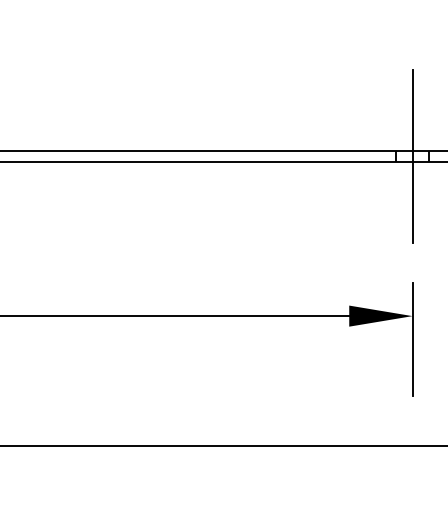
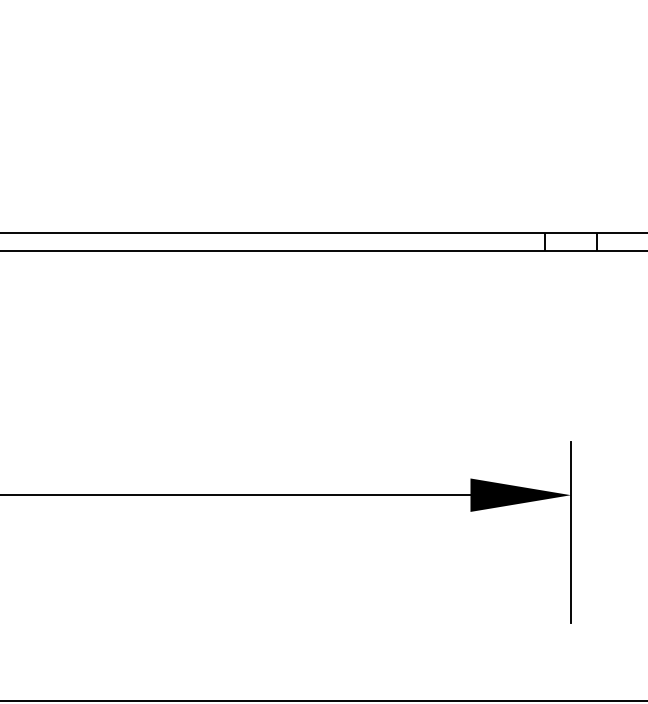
line: (412, 156) -> (570, 241), removed

